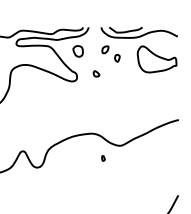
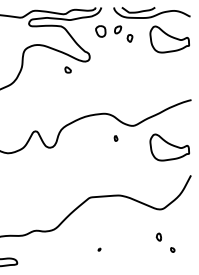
part: (77, 51) -> (100, 31), moved
part: (95, 73) -> (67, 69), moved
part: (156, 167) -> (169, 147), added

